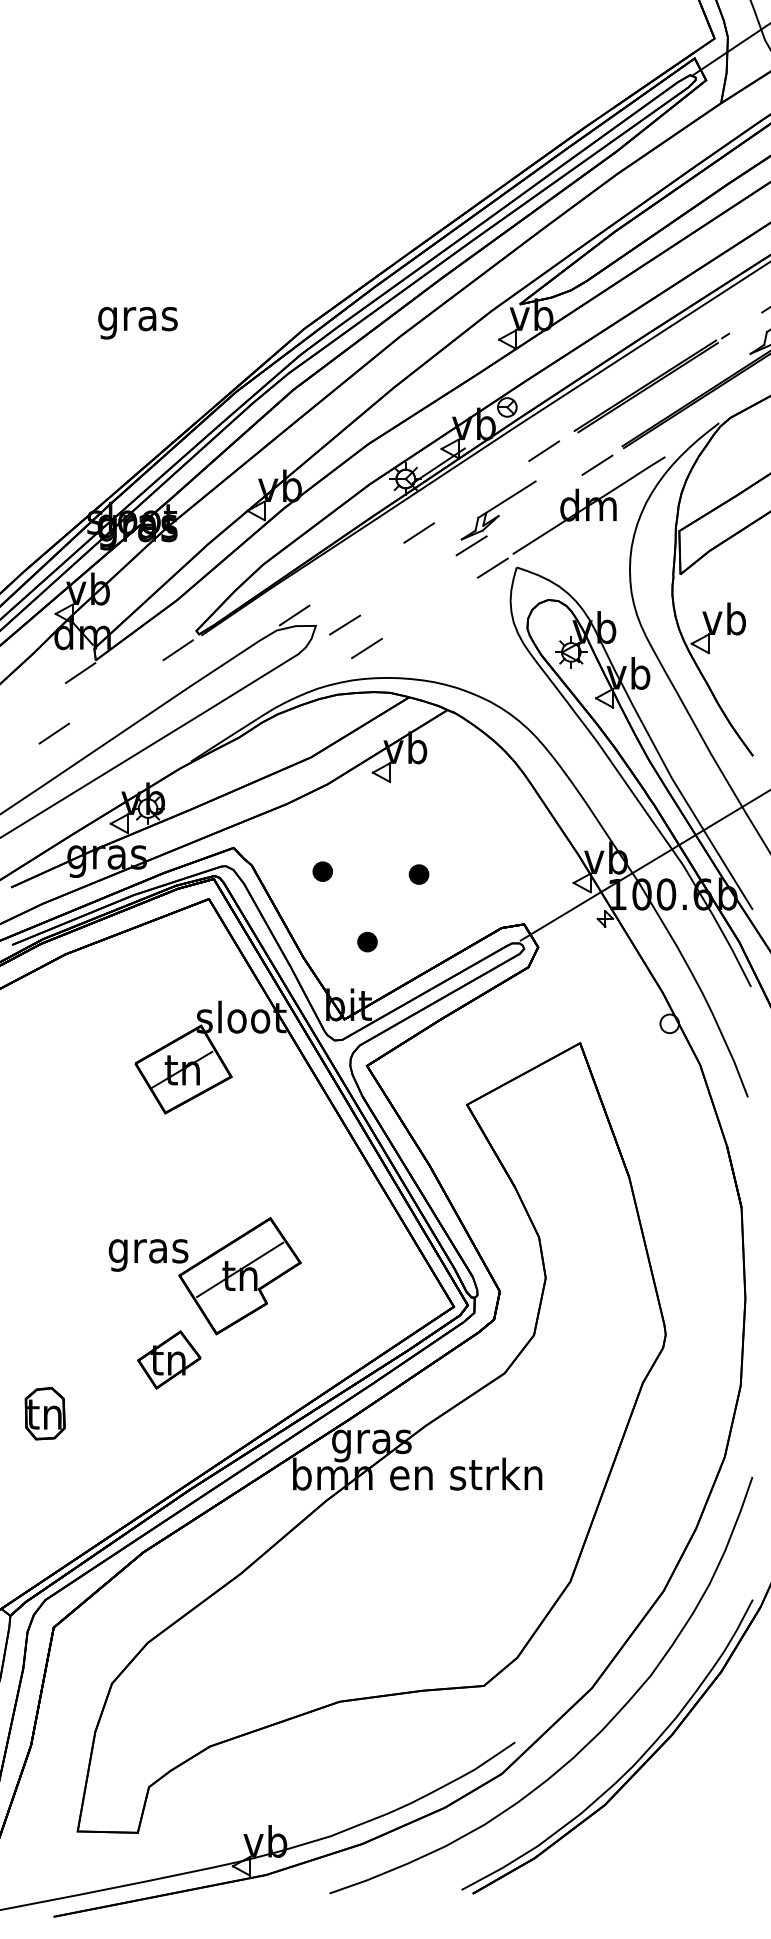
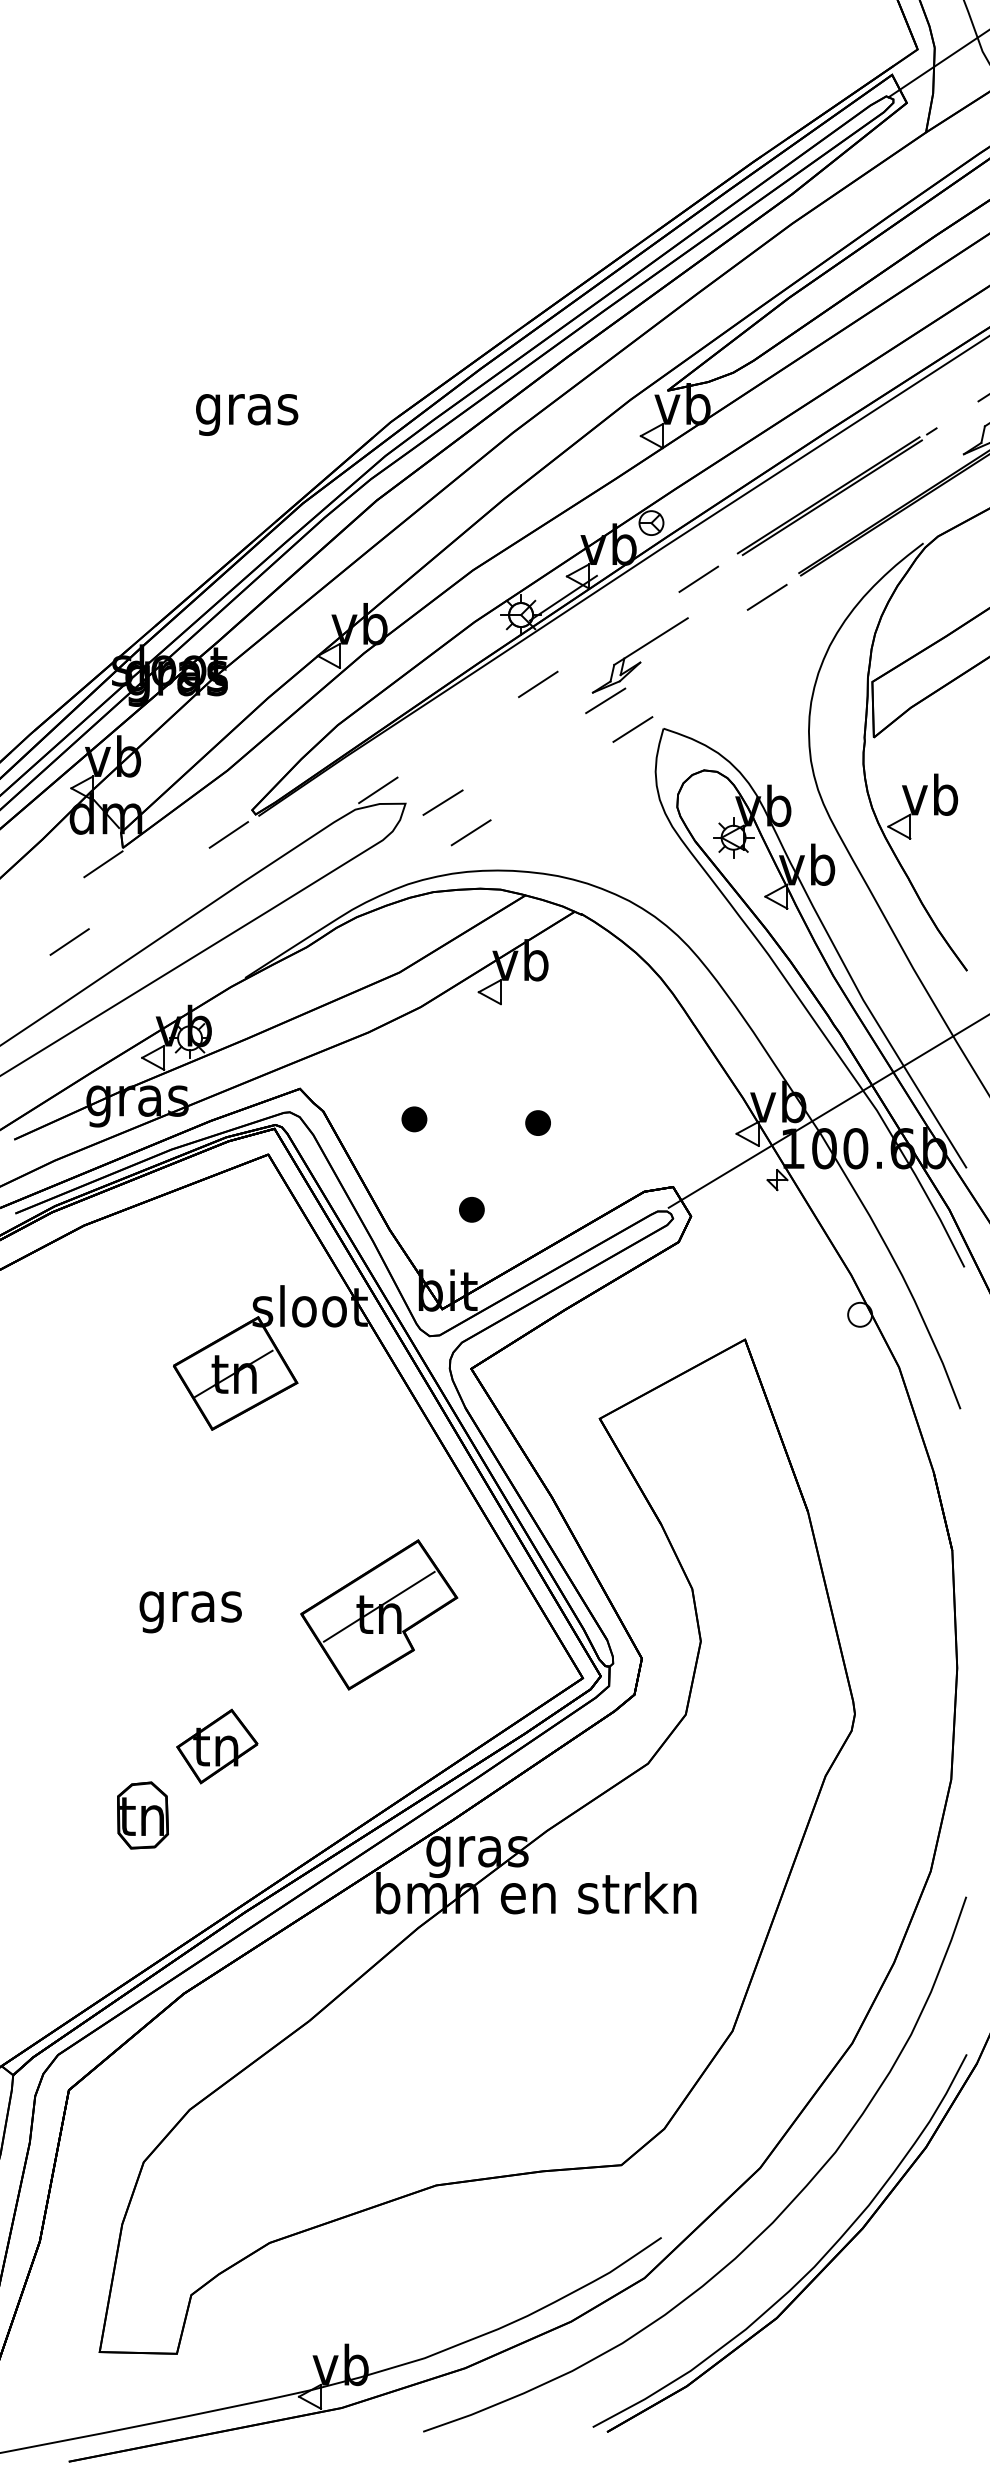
text: (138, 322) -> (247, 414), moved
part: (589, 505) -> (756, 649), removed
part: (240, 1275) -> (379, 1614), moved
part: (44, 1413) -> (142, 1815), moved

